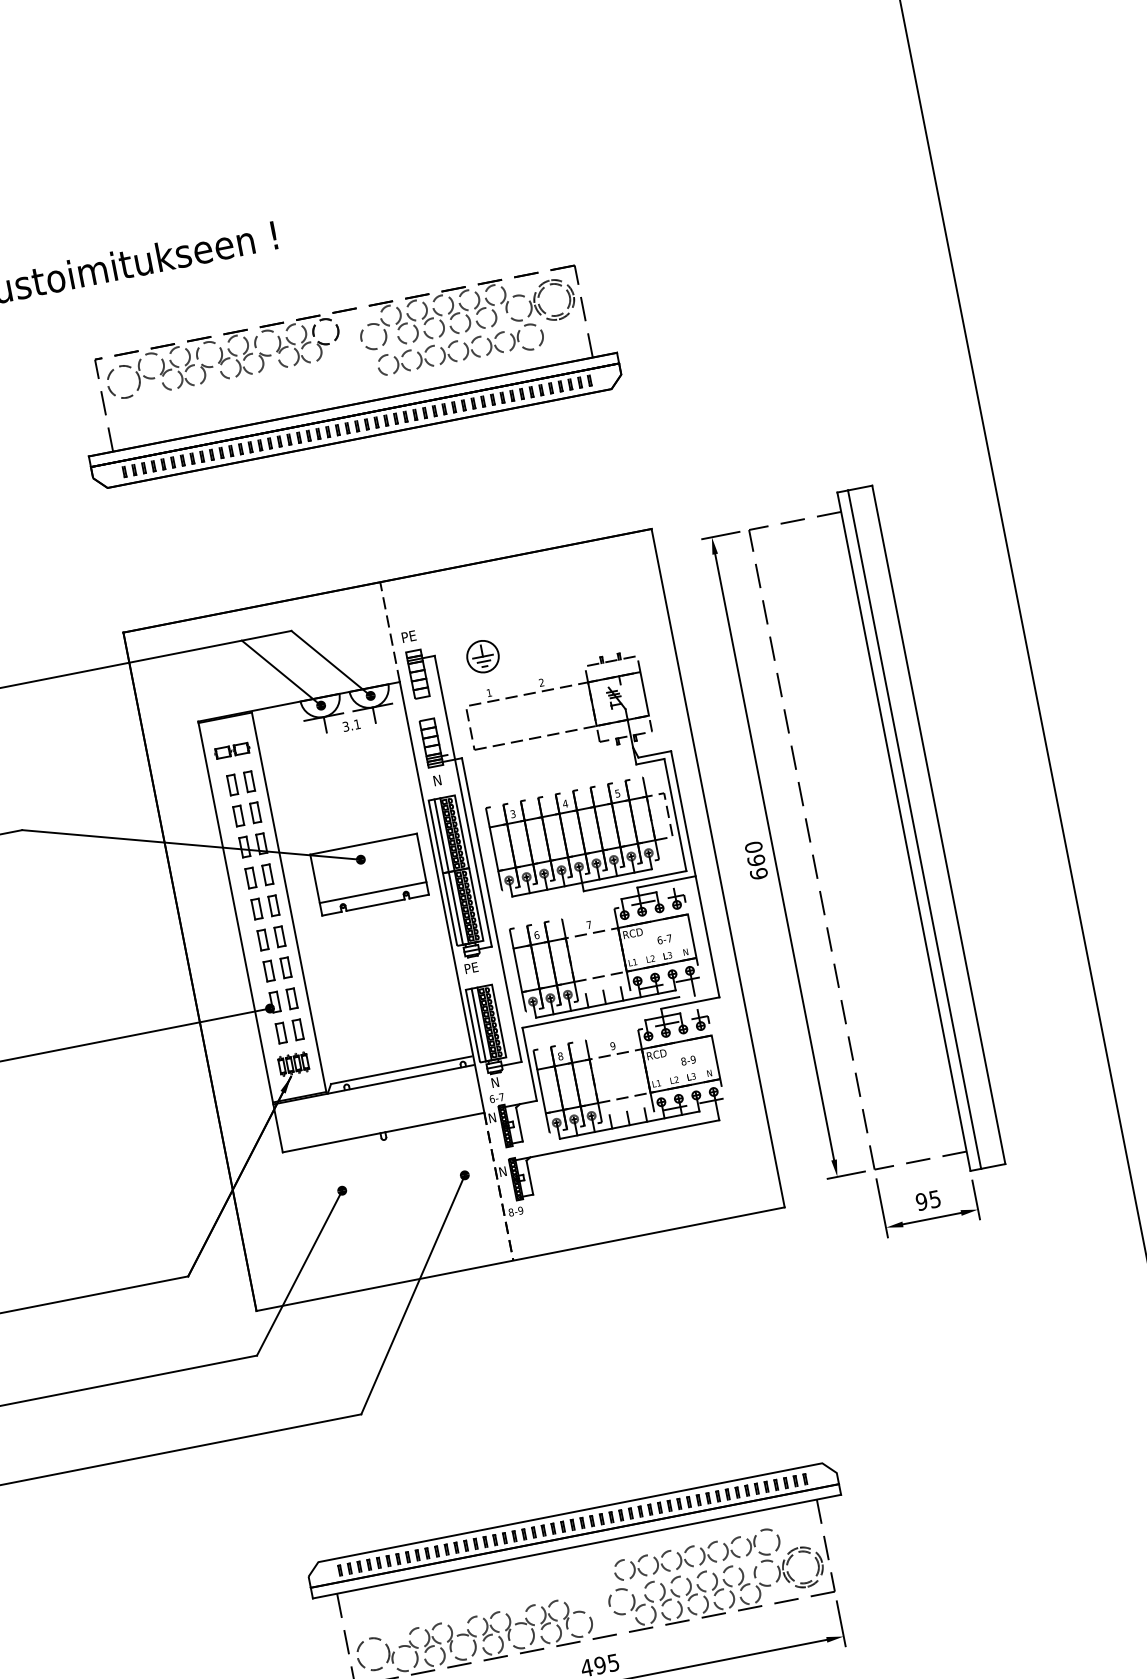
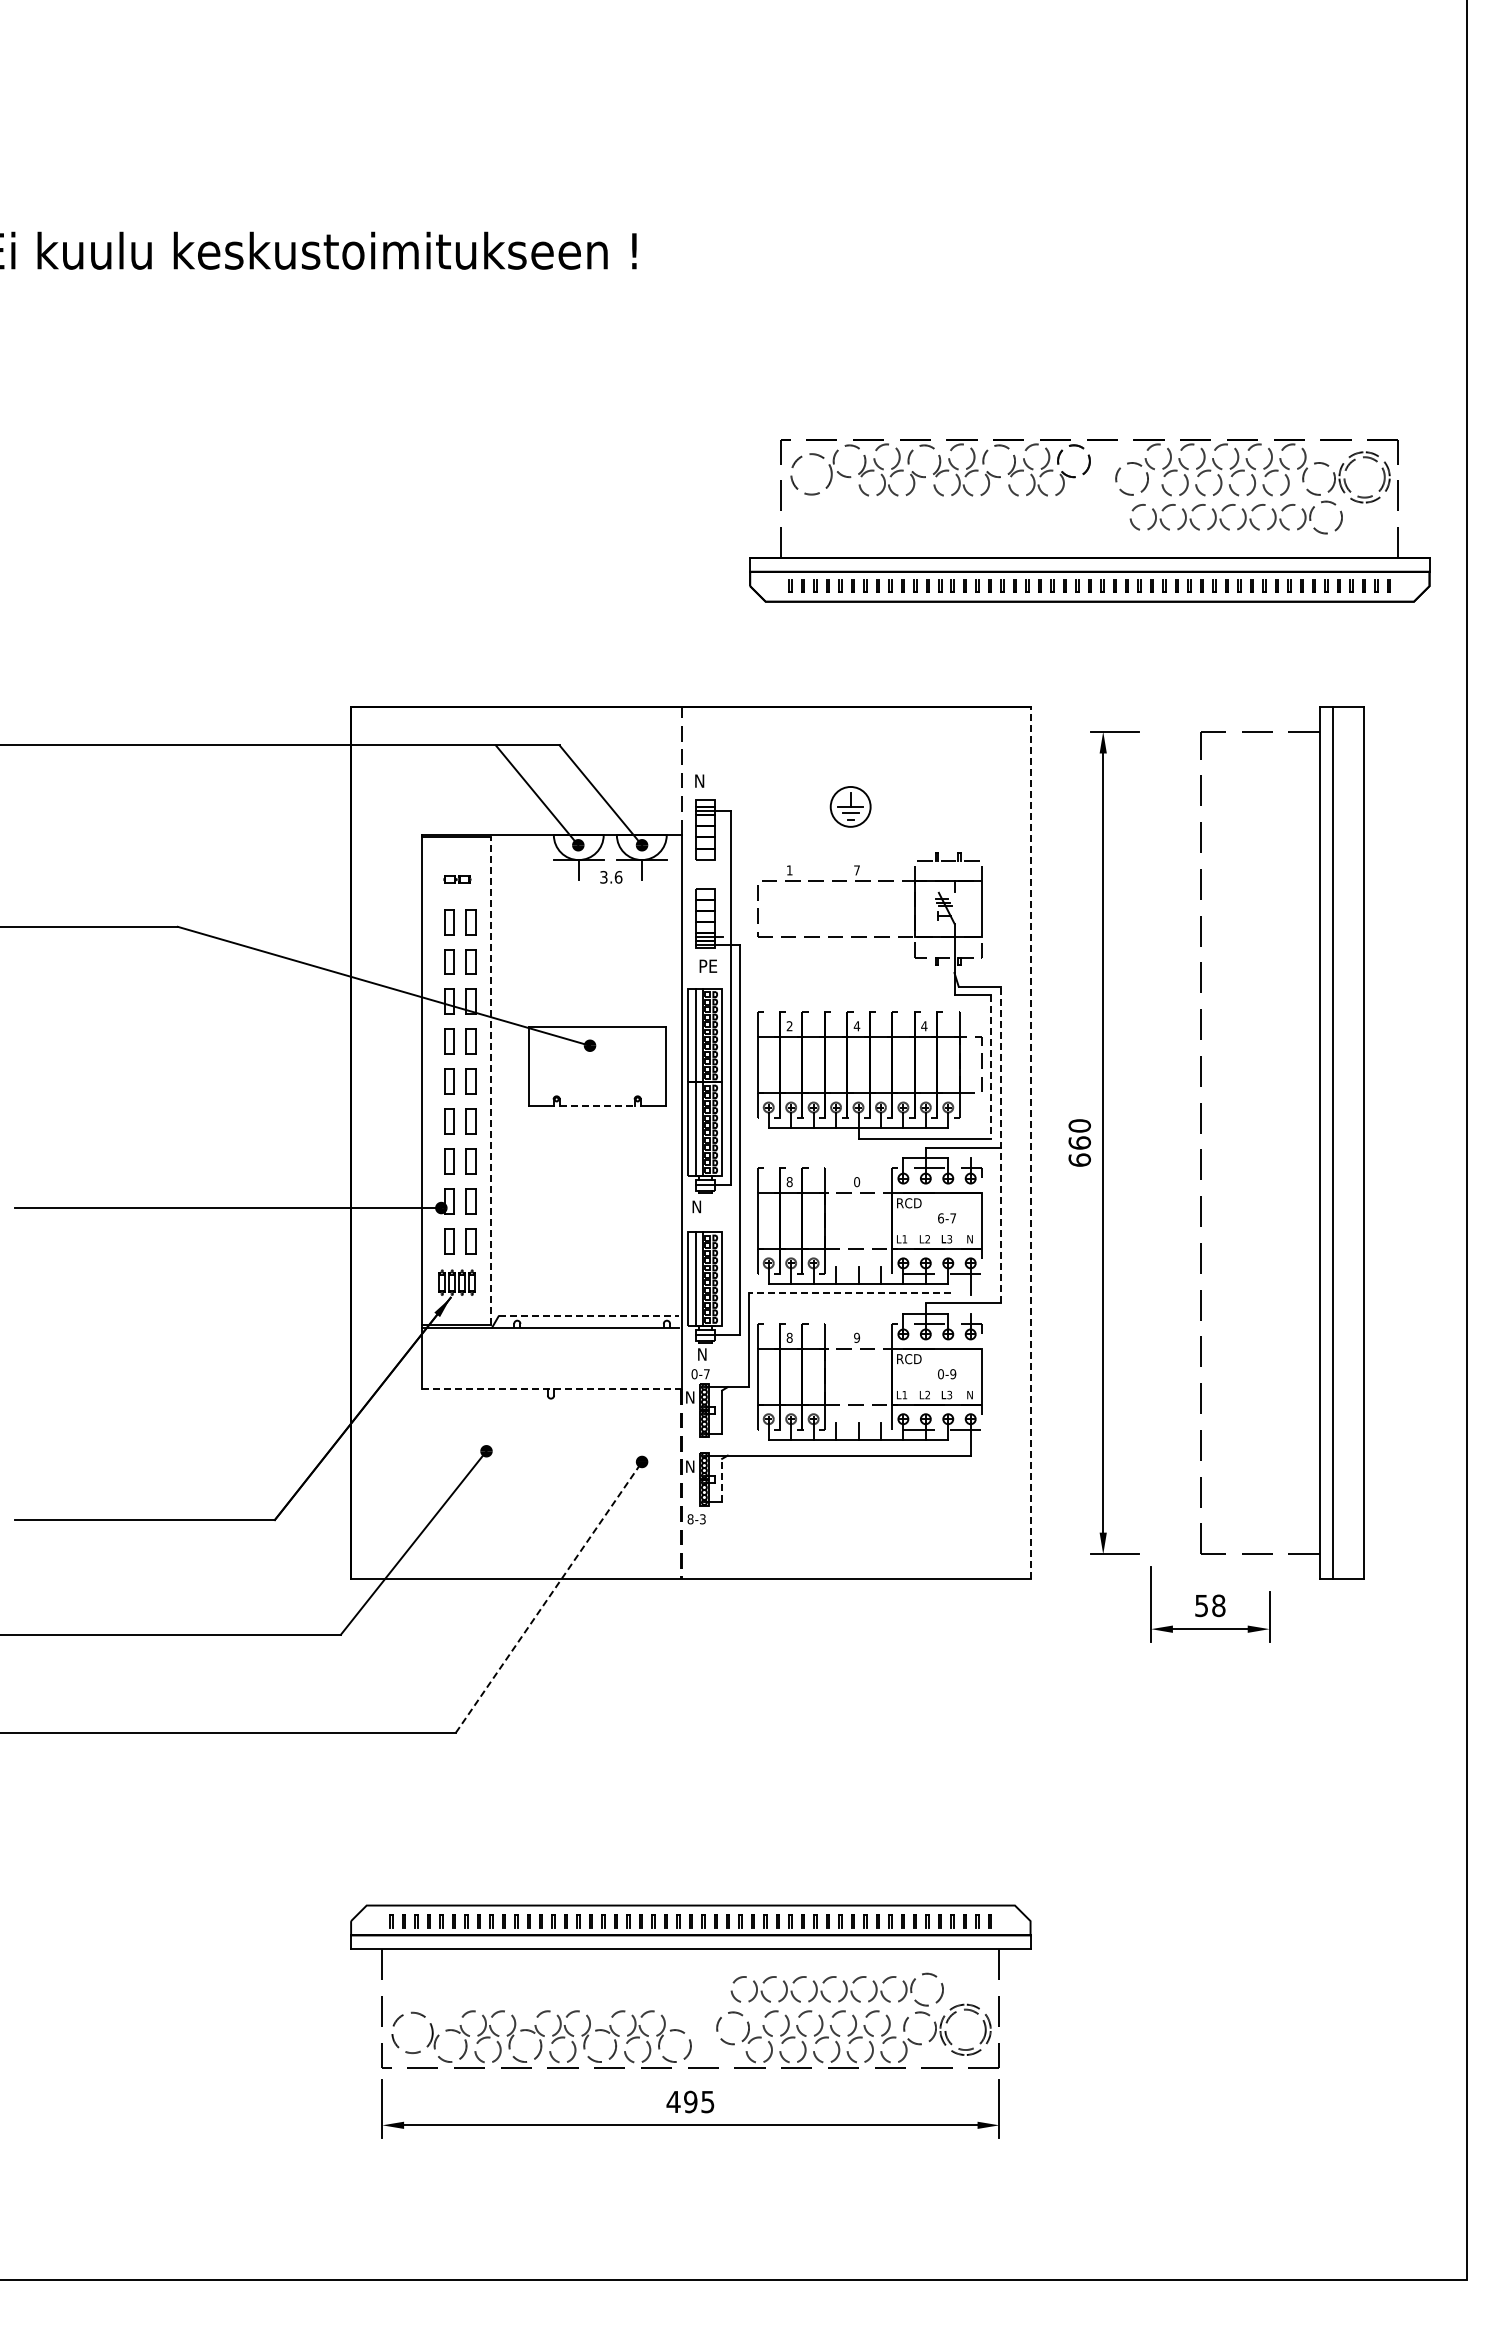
part: (352, 404) -> (1089, 557), moved
text: (409, 636) -> (704, 780), PE -> N
part: (482, 656) -> (850, 806), moved
text: (541, 682) -> (856, 870), 2 -> 7
text: (357, 724) -> (618, 877), 3.1 -> 3.6
part: (232, 750) -> (457, 879), size x0.6
text: (441, 779) -> (709, 965), N -> PE
text: (617, 793) -> (924, 1026), 5 -> 4
text: (512, 814) -> (789, 1026), 3 -> 2
line: (675, 815) -> (990, 1067), solid -> dashed
part: (903, 831) -> (1319, 1142), moved
line: (718, 867) -> (1030, 1142), solid -> dashed
line: (695, 873) -> (1000, 1144), solid -> dashed
line: (372, 892) -> (596, 1089), removed
line: (288, 901) -> (490, 1080), solid -> dashed
line: (375, 905) -> (597, 1105), solid -> dashed
text: (589, 925) -> (857, 1182), 7 -> 0
text: (536, 934) -> (789, 1181), 6 -> 8
text: (472, 967) -> (701, 1206), PE -> N
line: (601, 1012) -> (850, 1293), solid -> dashed
text: (684, 1060) -> (941, 1373), 8-9 -> 0-9
line: (401, 1070) -> (589, 1316), solid -> dashed
text: (492, 1098) -> (694, 1373), 6-7 -> 0-7
line: (383, 1132) -> (551, 1389), solid -> dashed
line: (530, 1177) -> (722, 1480), solid -> dashed
text: (928, 1200) -> (1210, 1605), 95 -> 58
text: (520, 1210) -> (702, 1519), 8-9 -> 8-3
line: (413, 1294) -> (549, 1597), solid -> dashed

